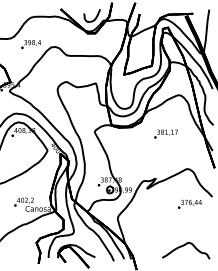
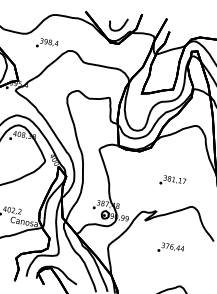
text: (165, 133) -> (172, 180), moved
text: (189, 203) -> (170, 247), moved

